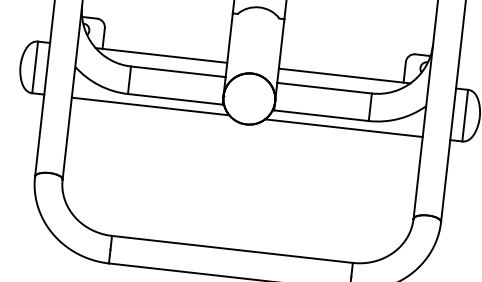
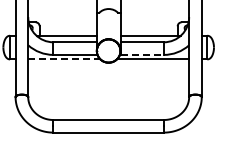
line: (150, 106) -> (64, 59), solid -> dashed
line: (322, 114) -> (142, 54), solid -> dashed

